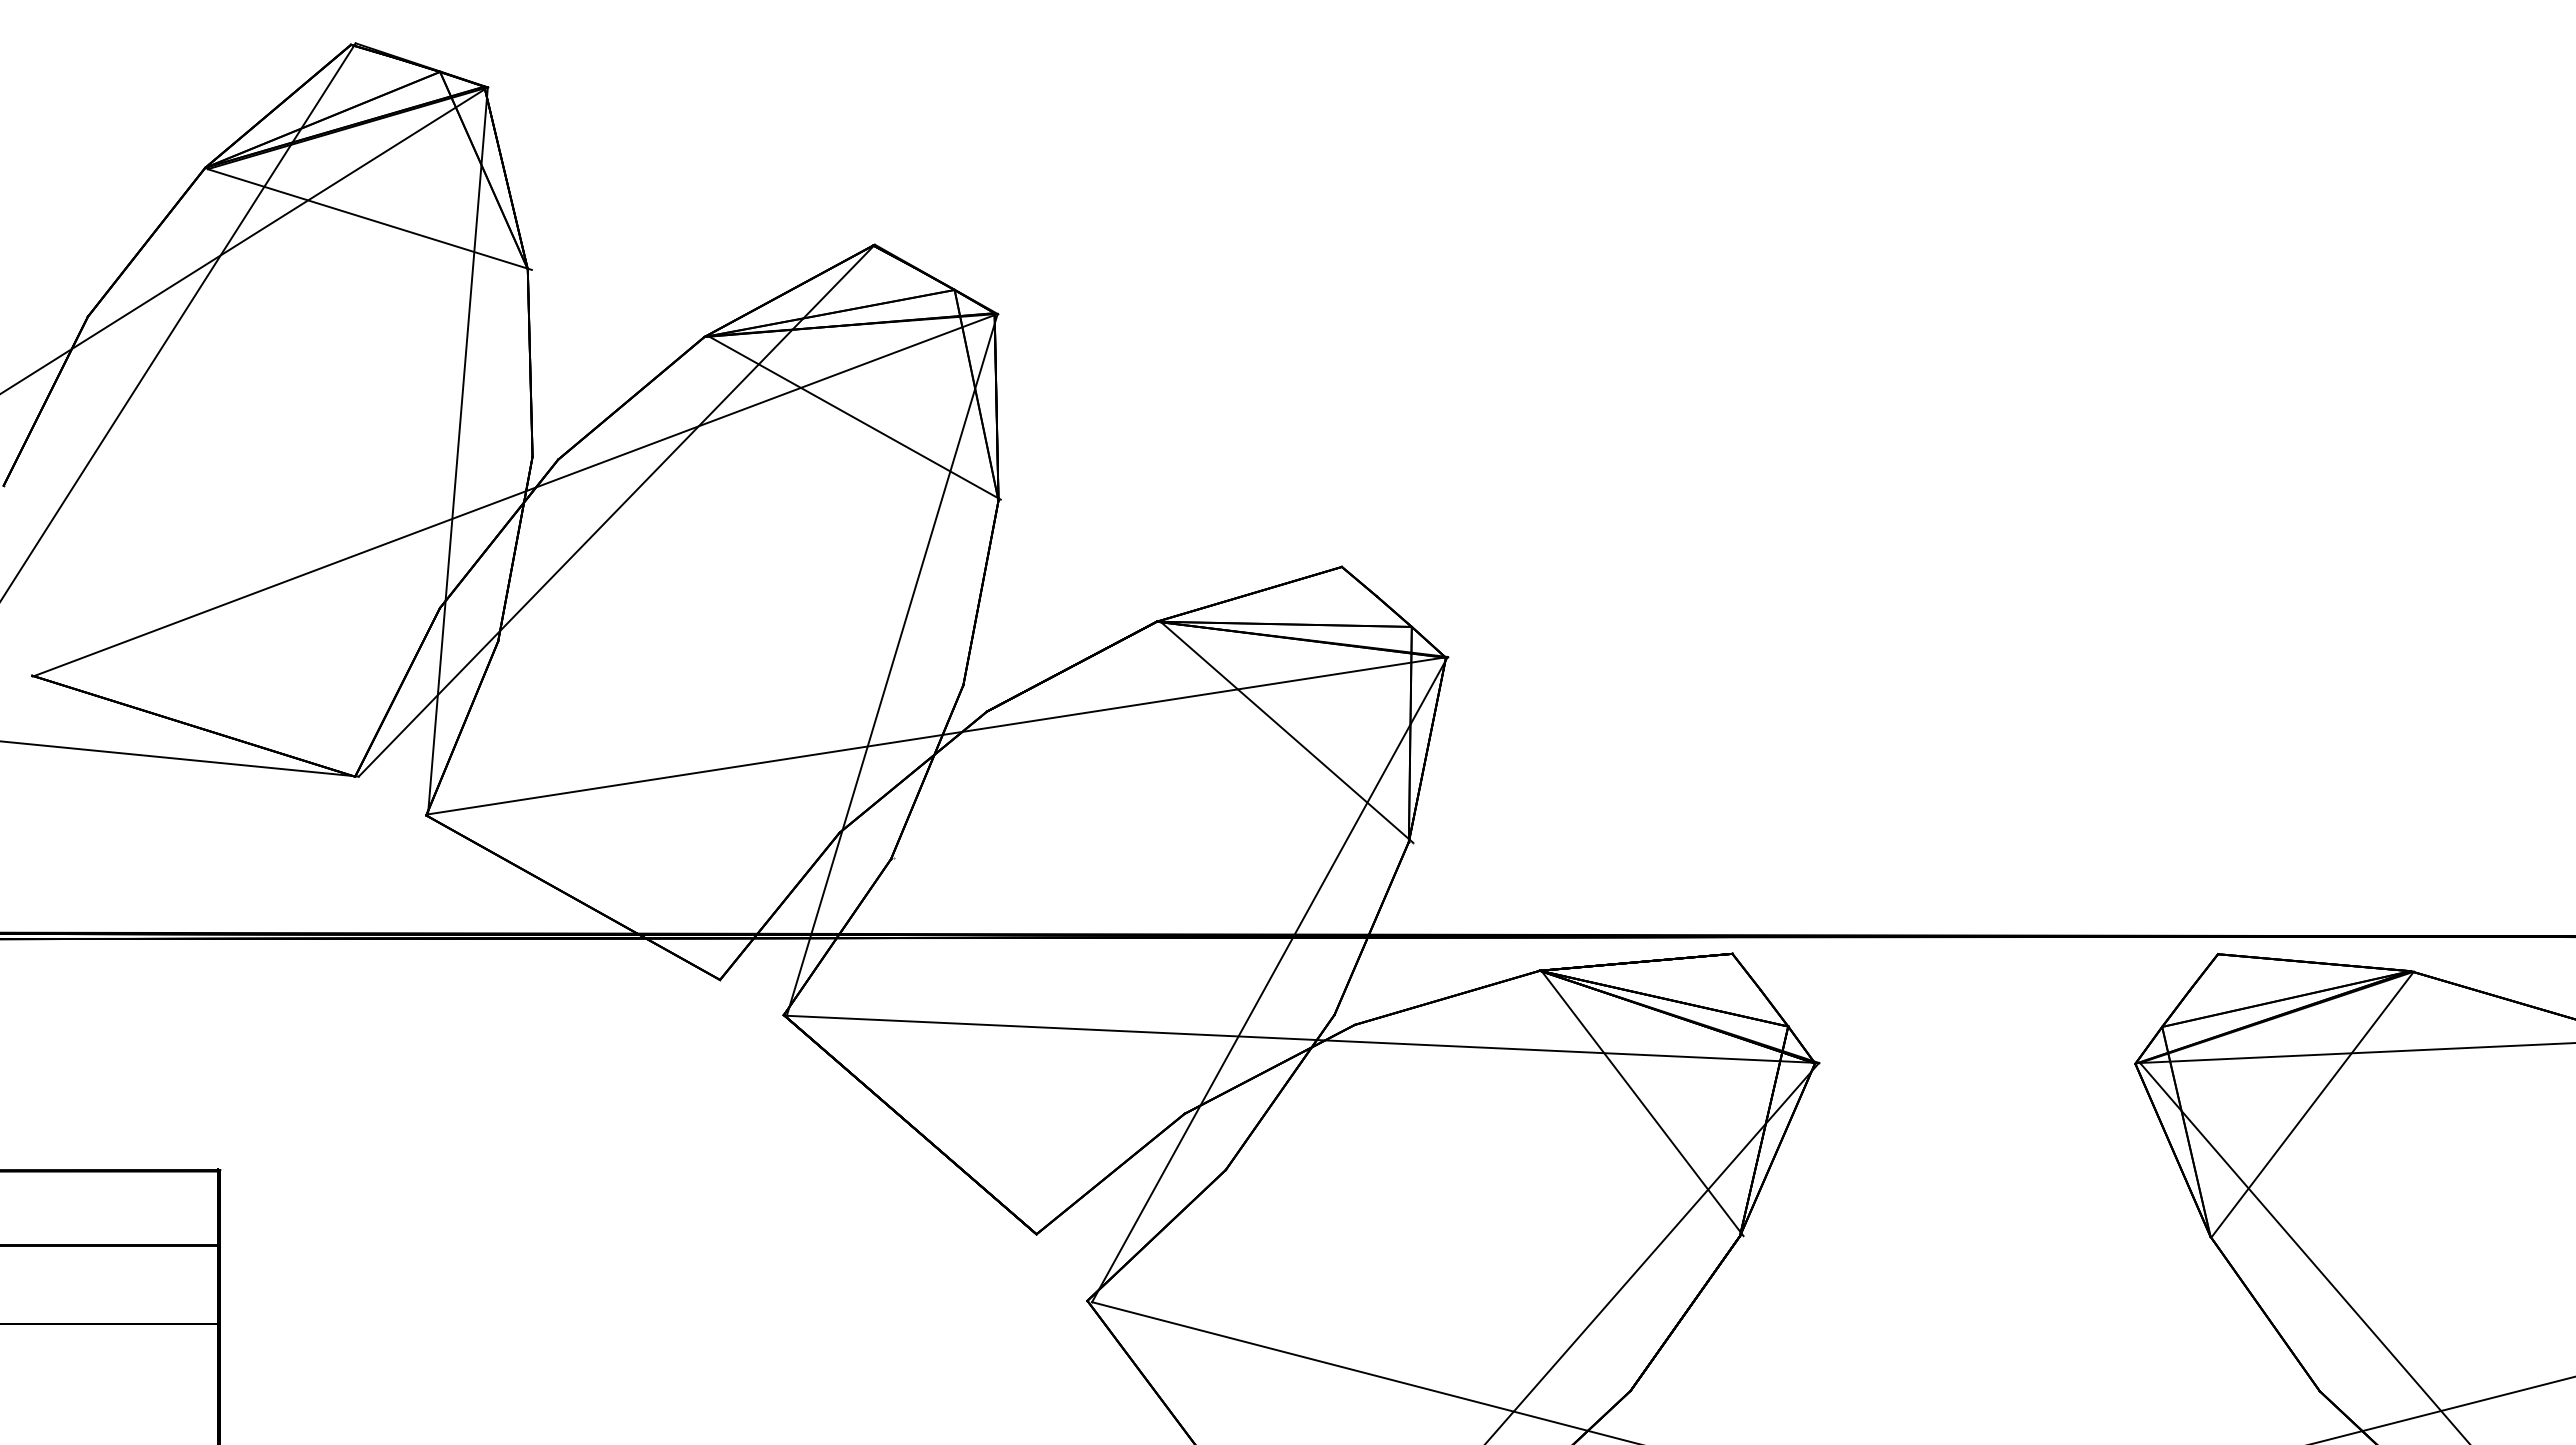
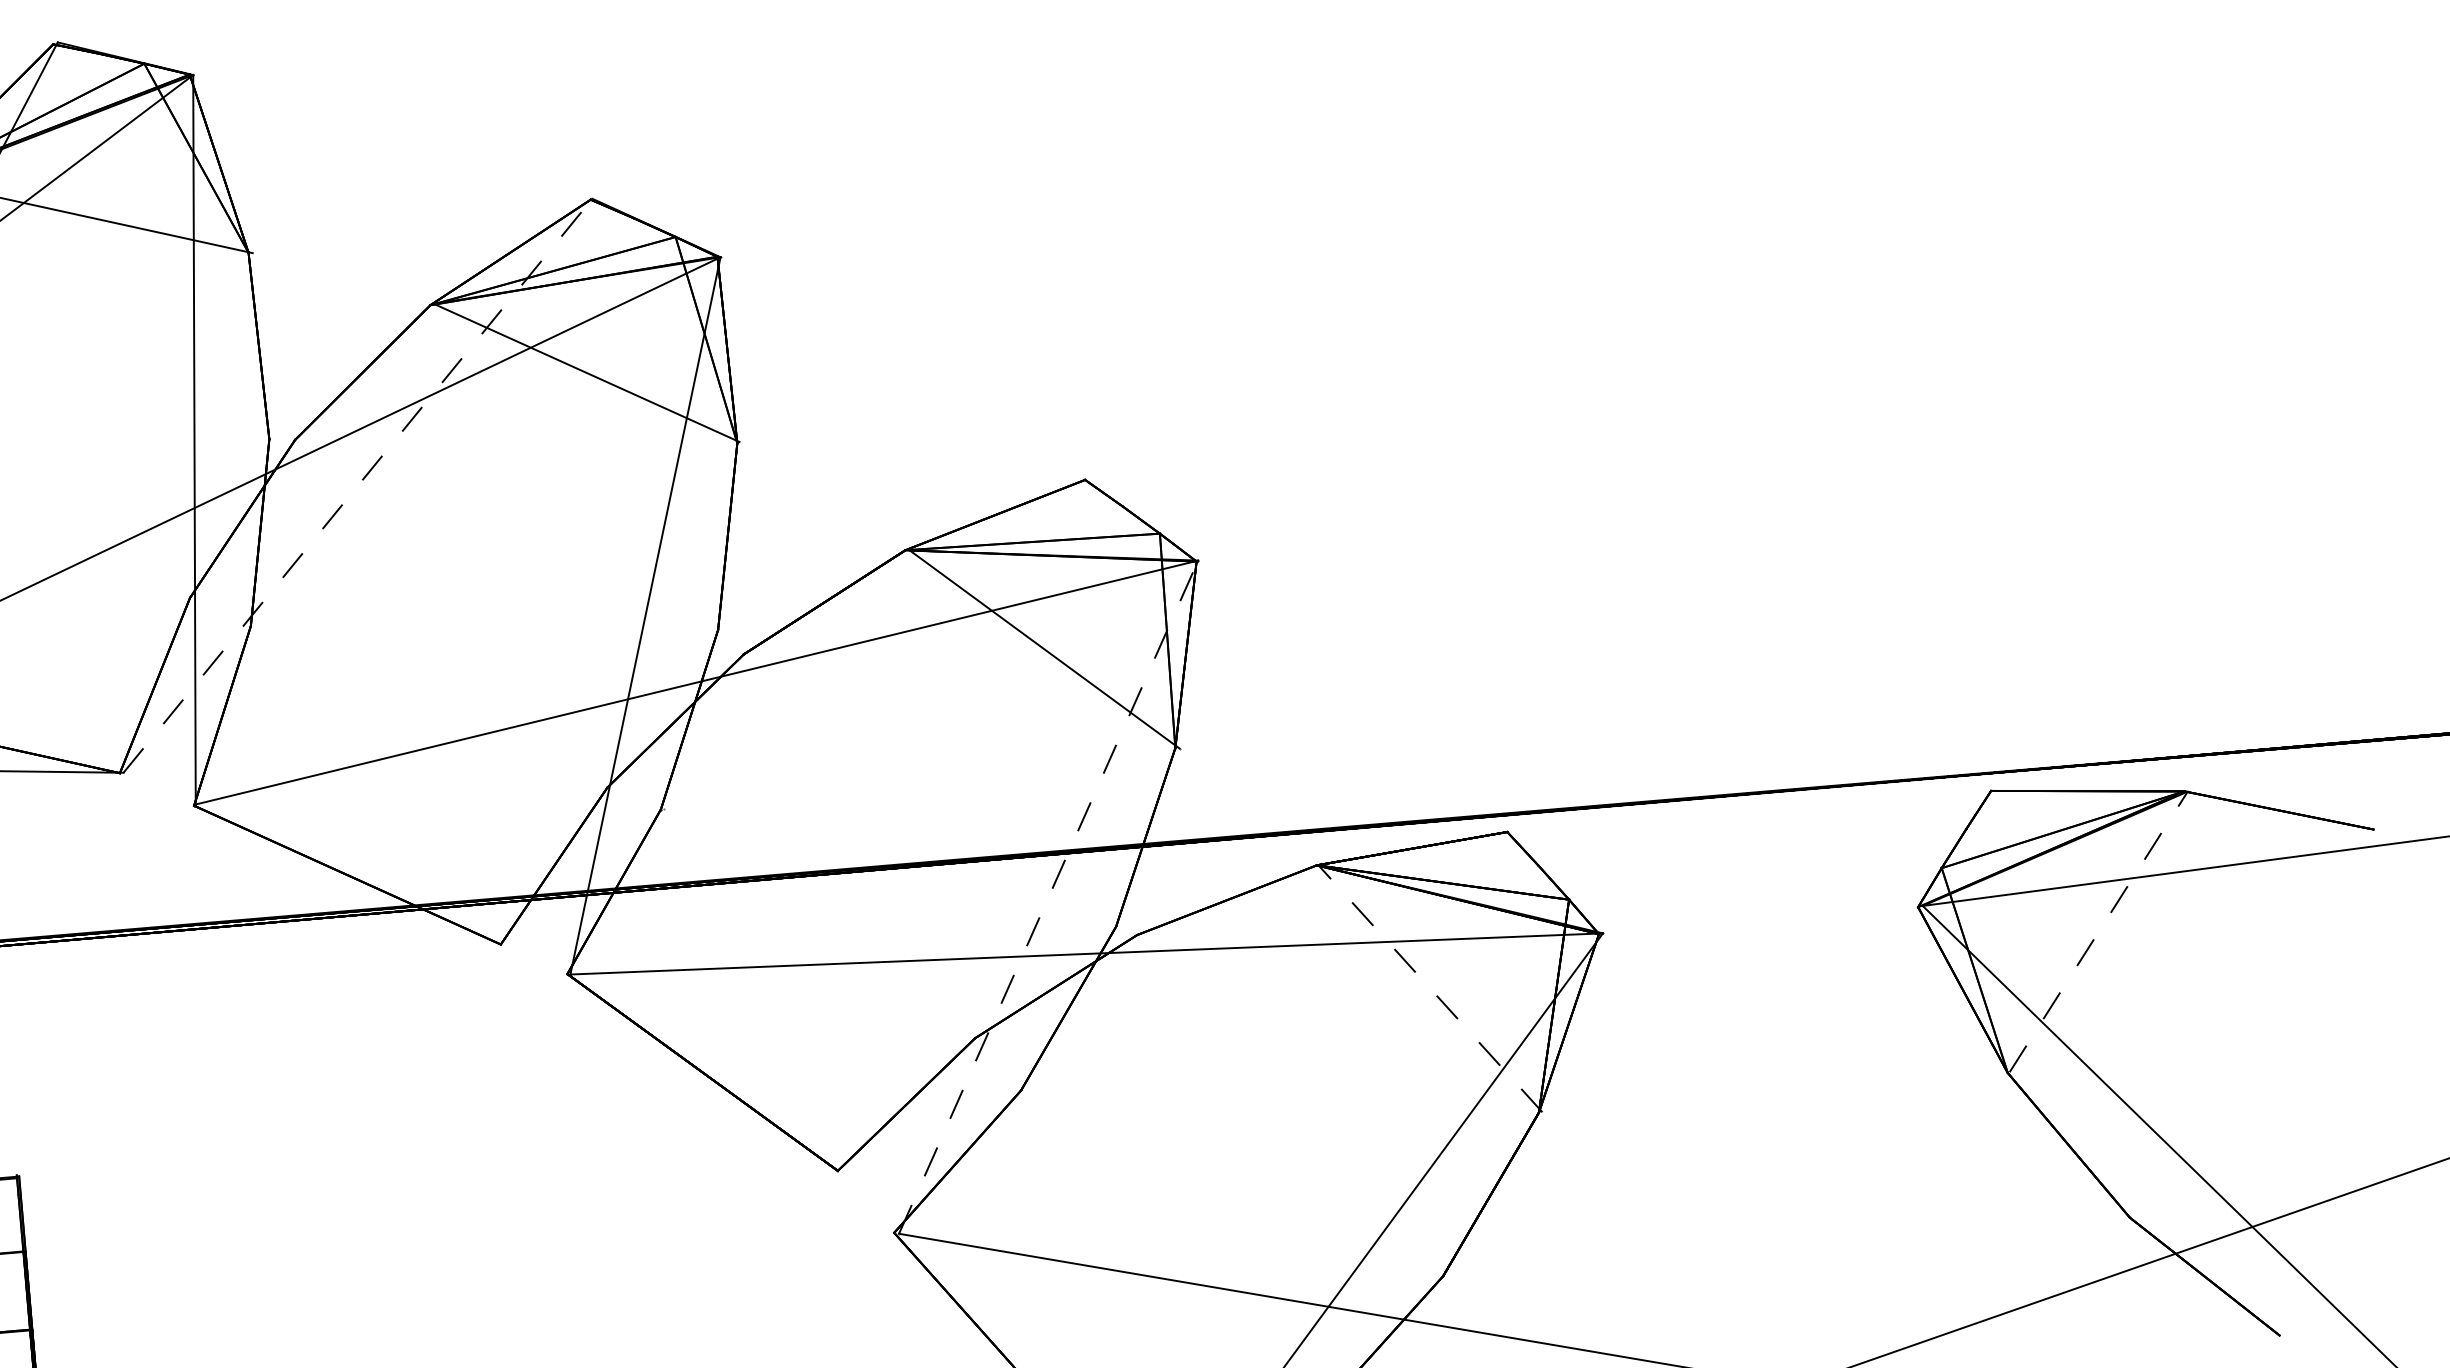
line: (616, 510) -> (357, 485), solid -> dashed
line: (1270, 979) -> (1049, 897), solid -> dashed
line: (1642, 1103) -> (1430, 988), solid -> dashed
line: (2313, 1103) -> (2099, 931), solid -> dashed

